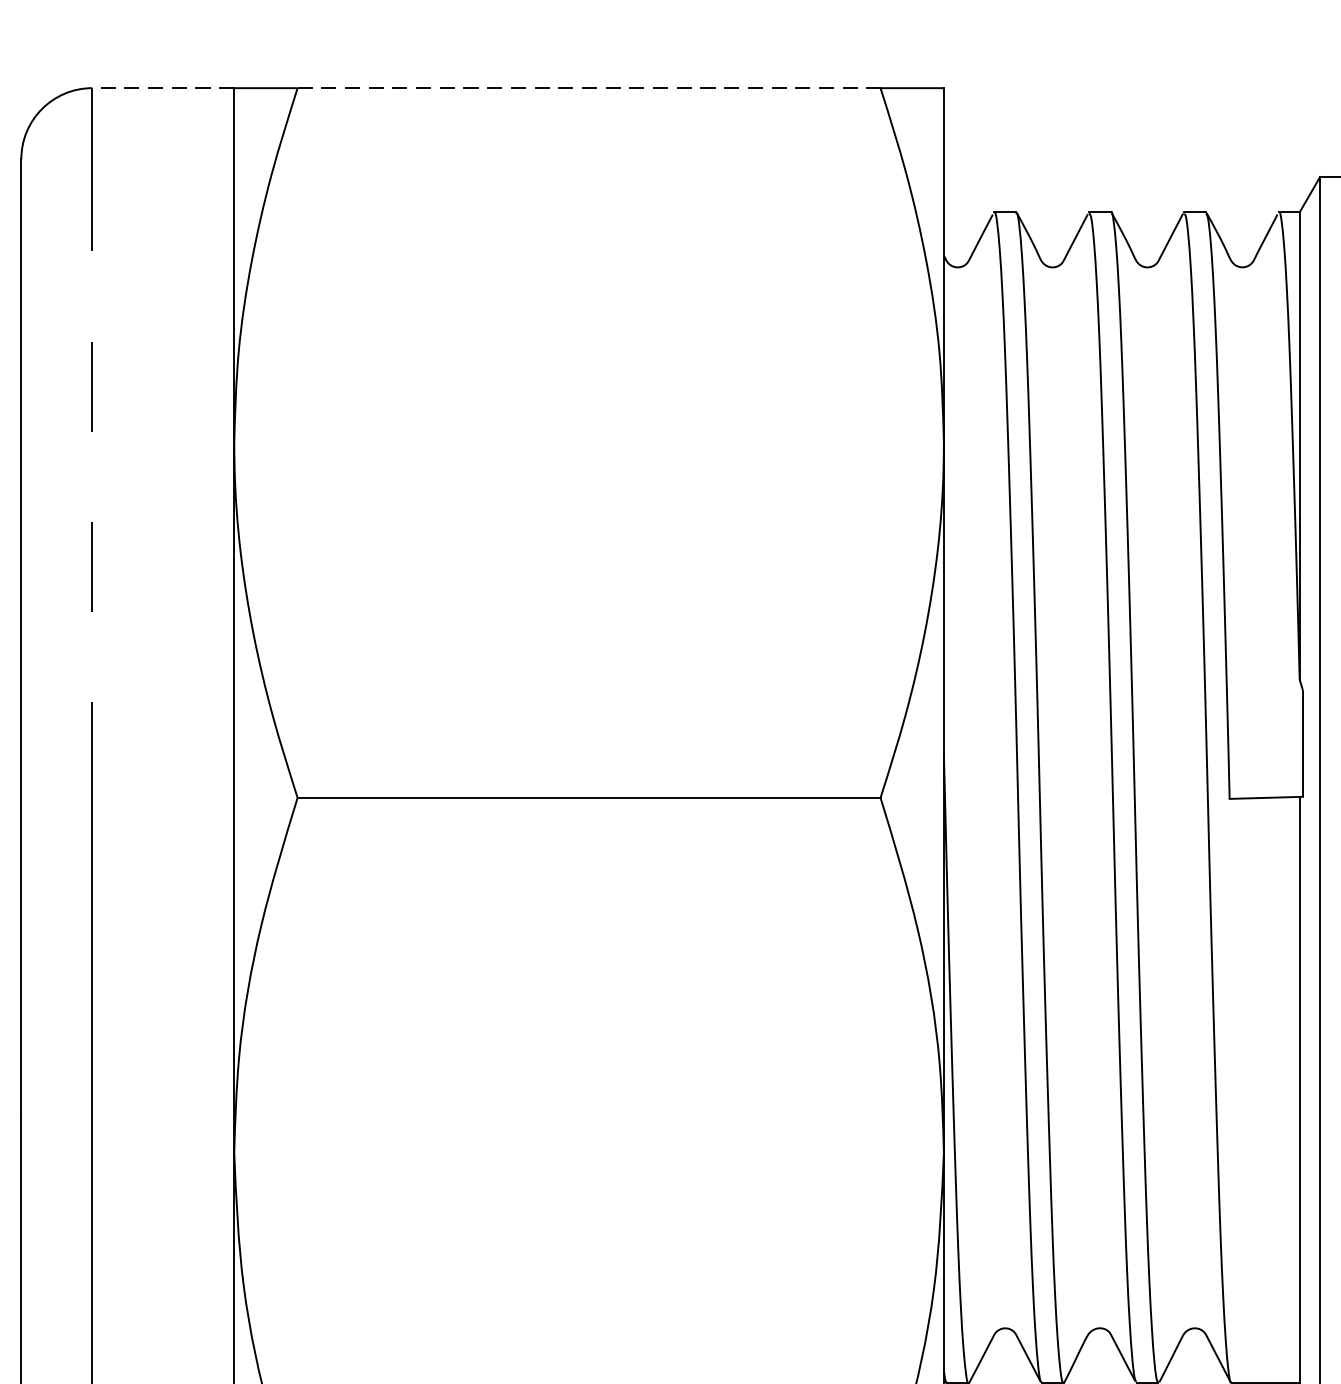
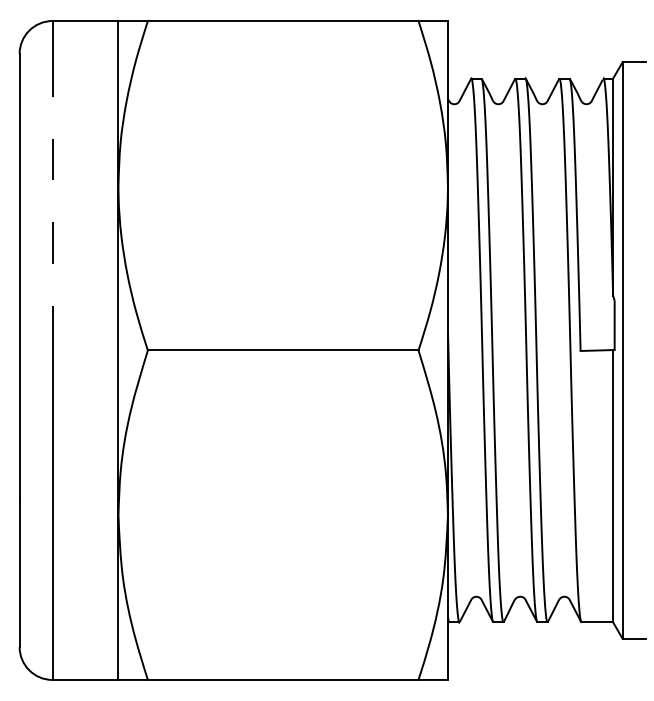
line: (163, 89) -> (85, 21), dashed -> solid
line: (589, 89) -> (283, 21), dashed -> solid

